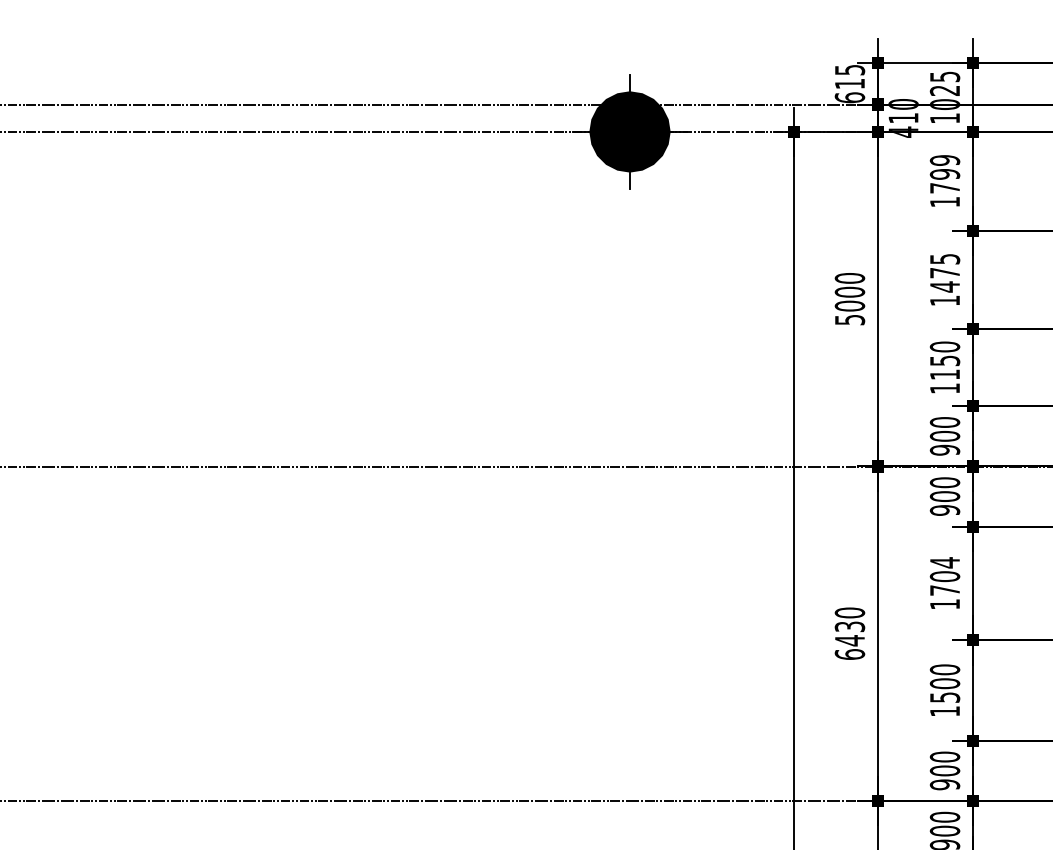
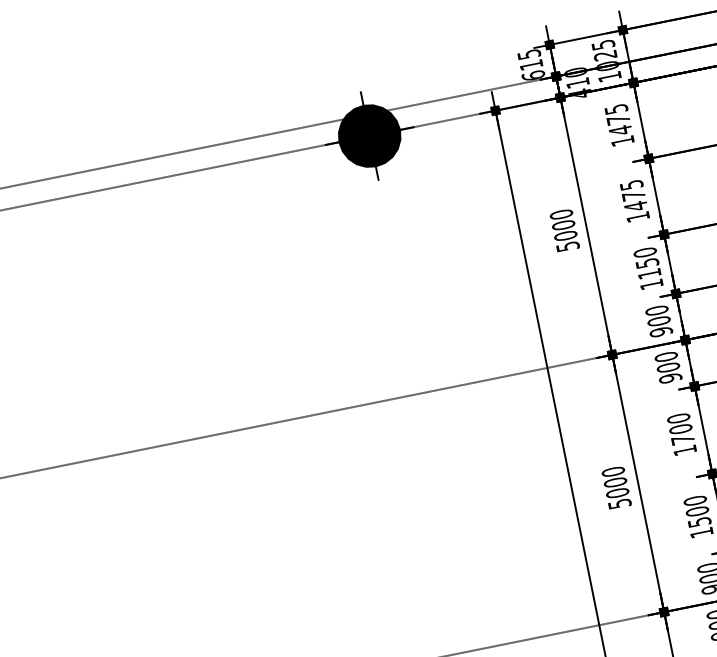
text: (944, 174) -> (618, 120), 1799 -> 1475
text: (944, 562) -> (678, 418), 1704 -> 1700
text: (849, 640) -> (617, 493), 6430 -> 5000

